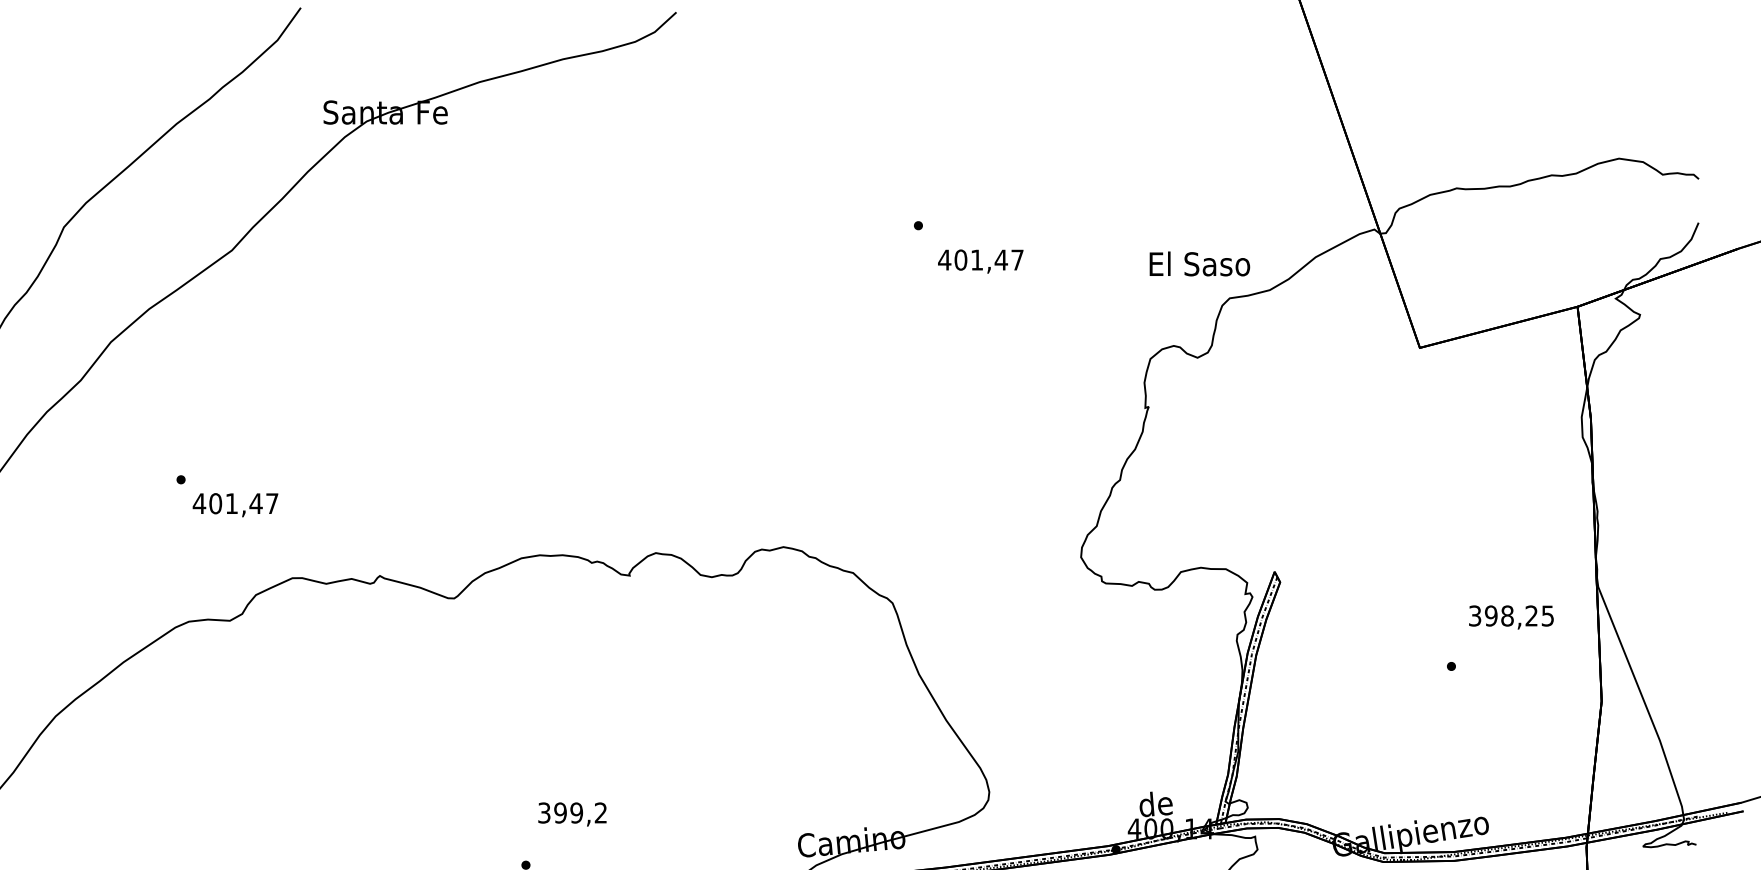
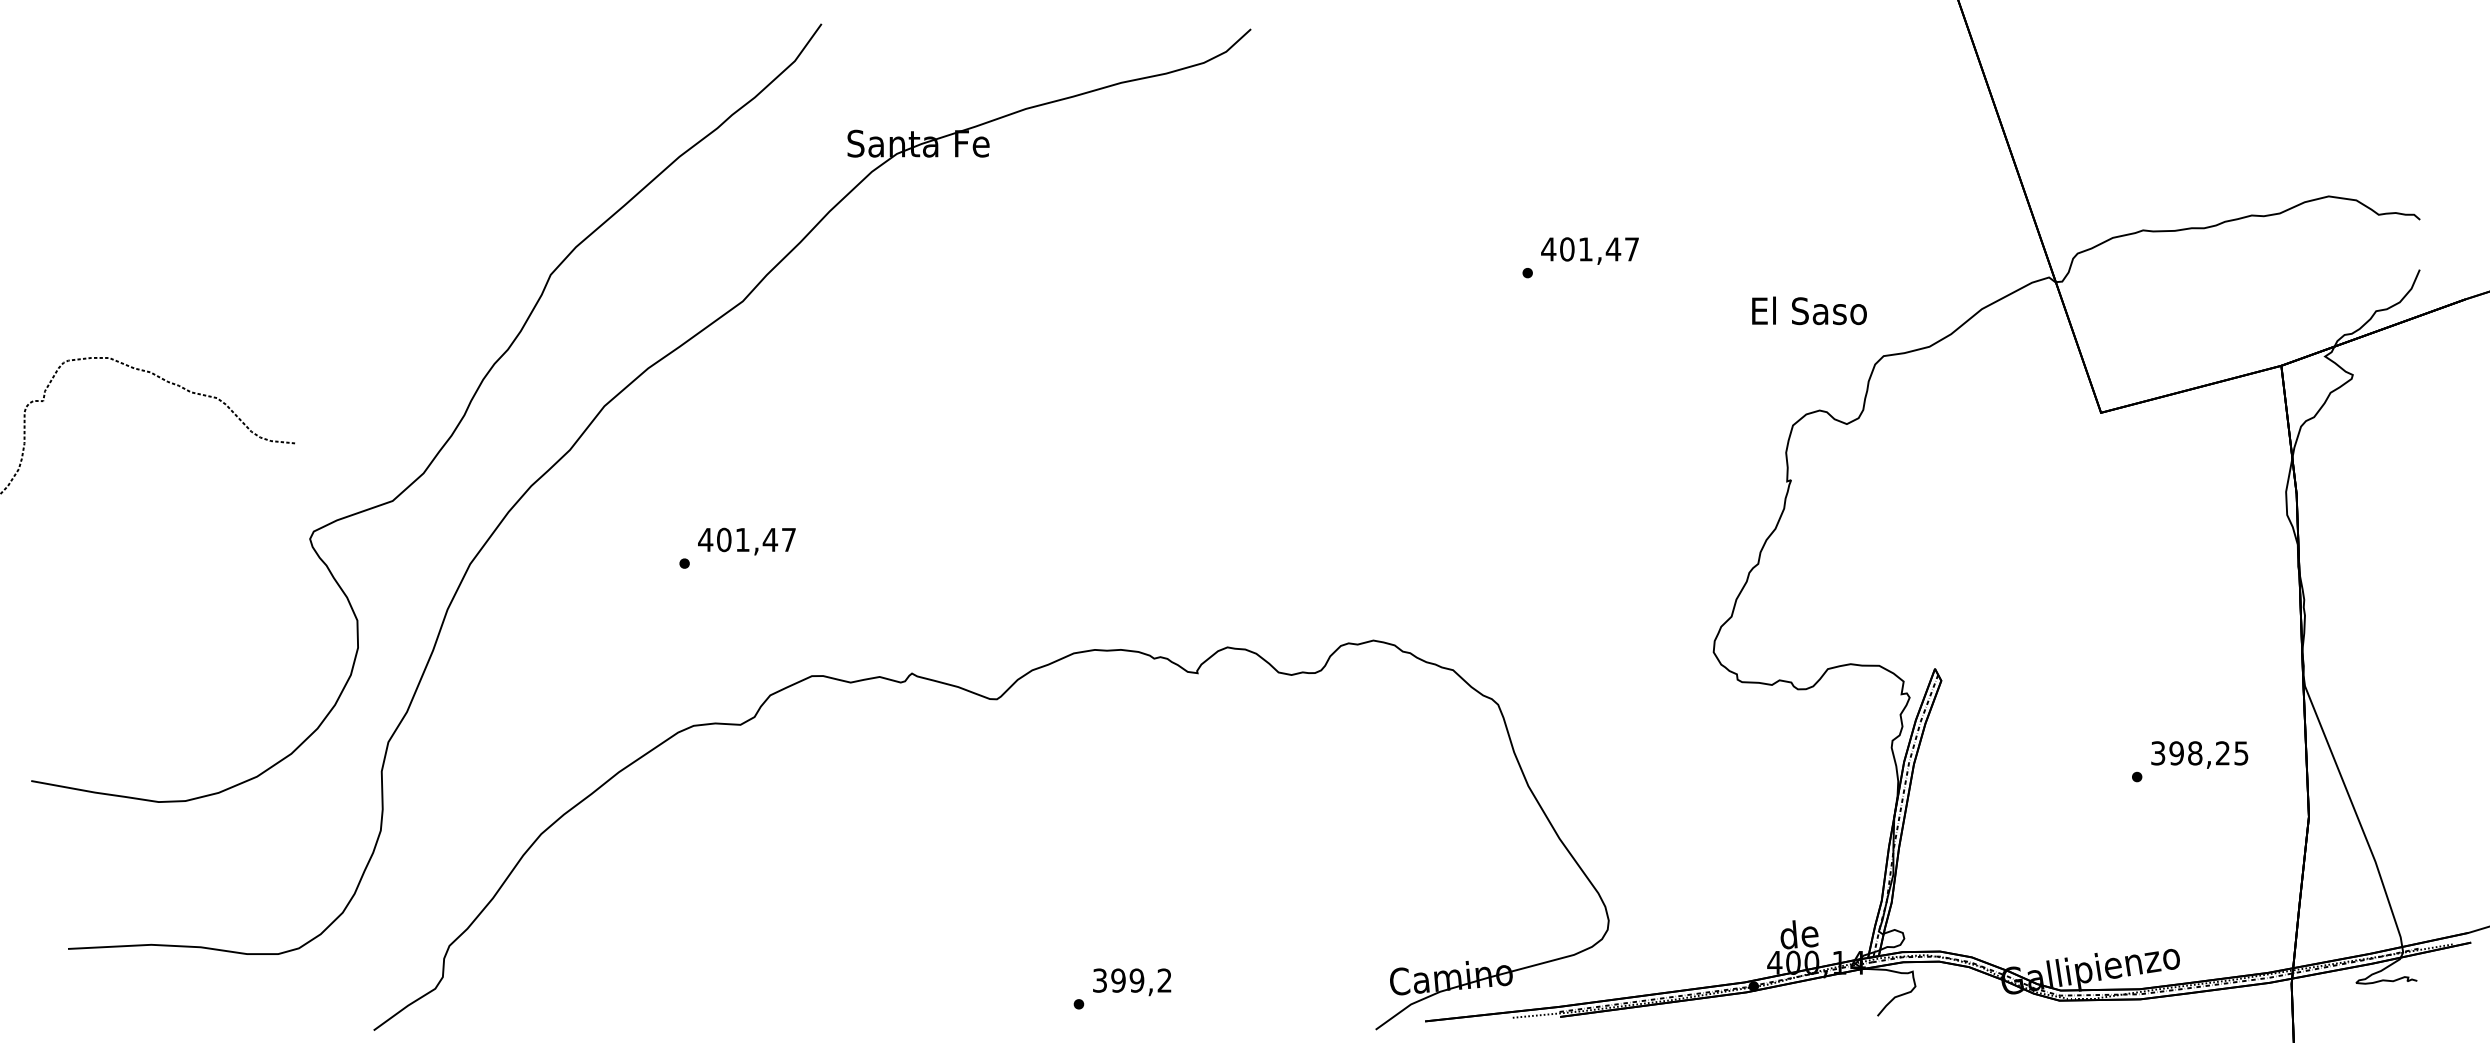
text: (980, 261) -> (1589, 250), moved
text: (1199, 263) -> (1809, 310), moved
text: (235, 505) -> (746, 541), moved
text: (1511, 617) -> (2199, 754), moved
text: (572, 814) -> (1132, 982), moved

